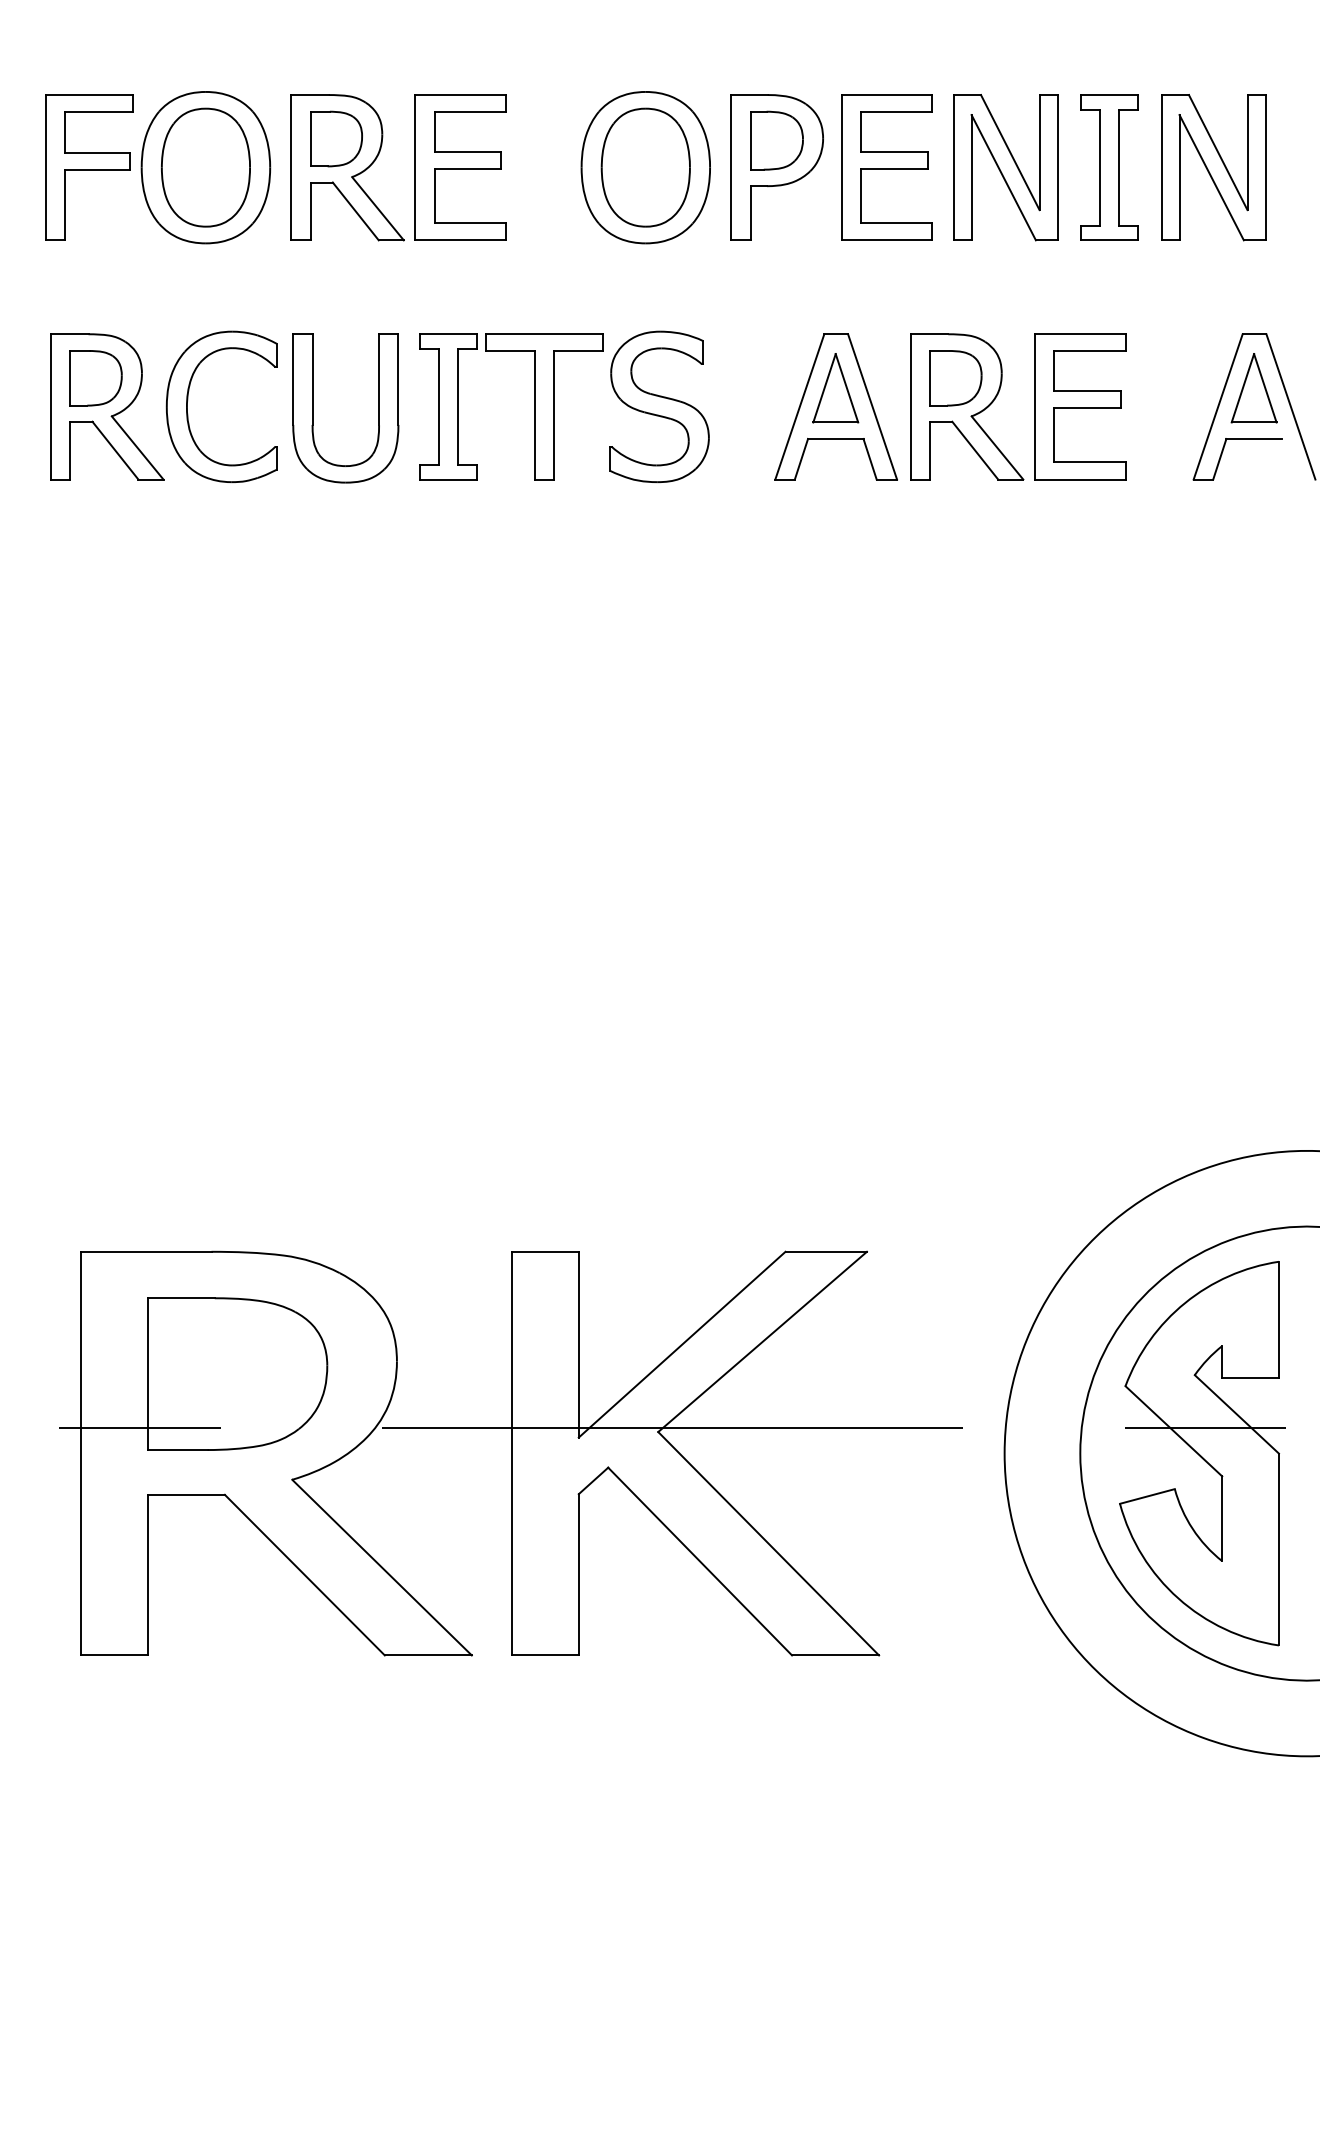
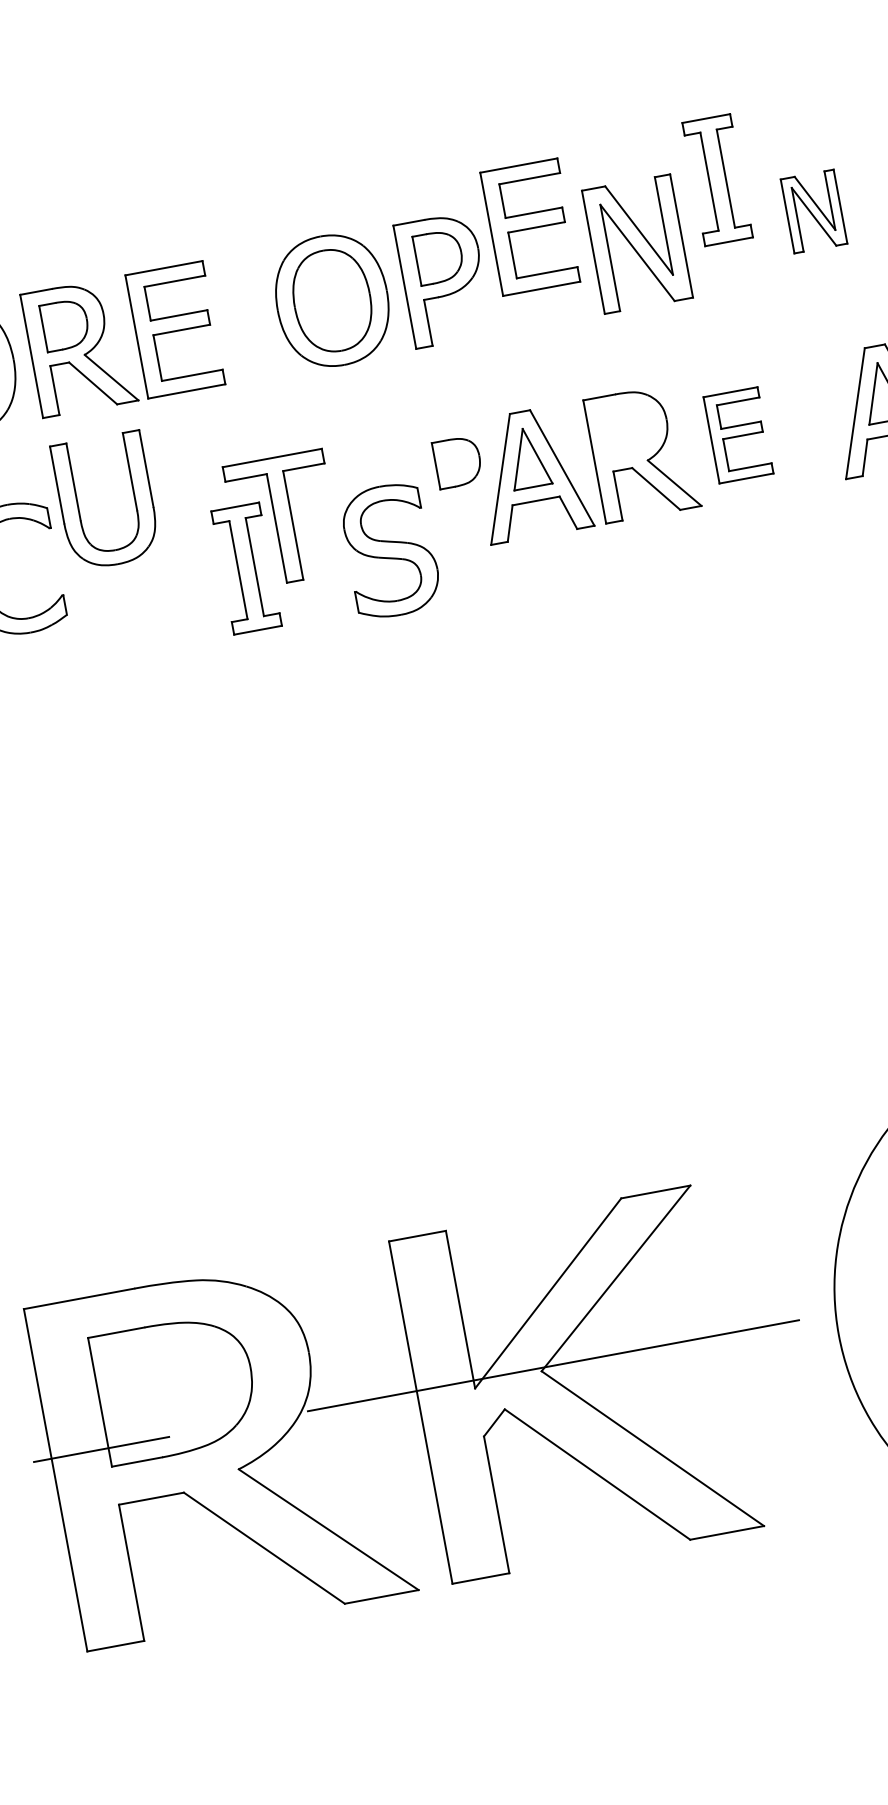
part: (886, 167) -> (529, 227), moved
part: (1109, 167) -> (717, 180), moved
part: (1213, 167) -> (813, 211), size x0.6
part: (955, 378) -> (457, 462), moved
part: (448, 406) -> (246, 568), moved
part: (659, 406) -> (390, 550), moved
part: (1080, 406) -> (738, 434), size x0.7
part: (313, 408) -> (78, 506), moved

